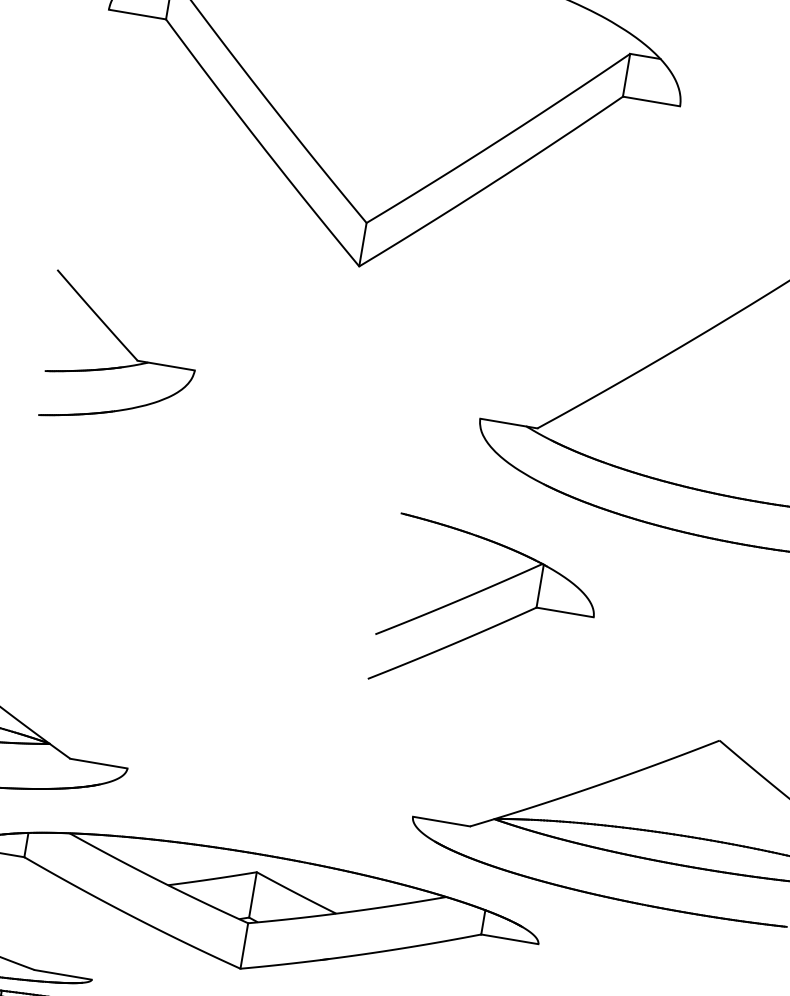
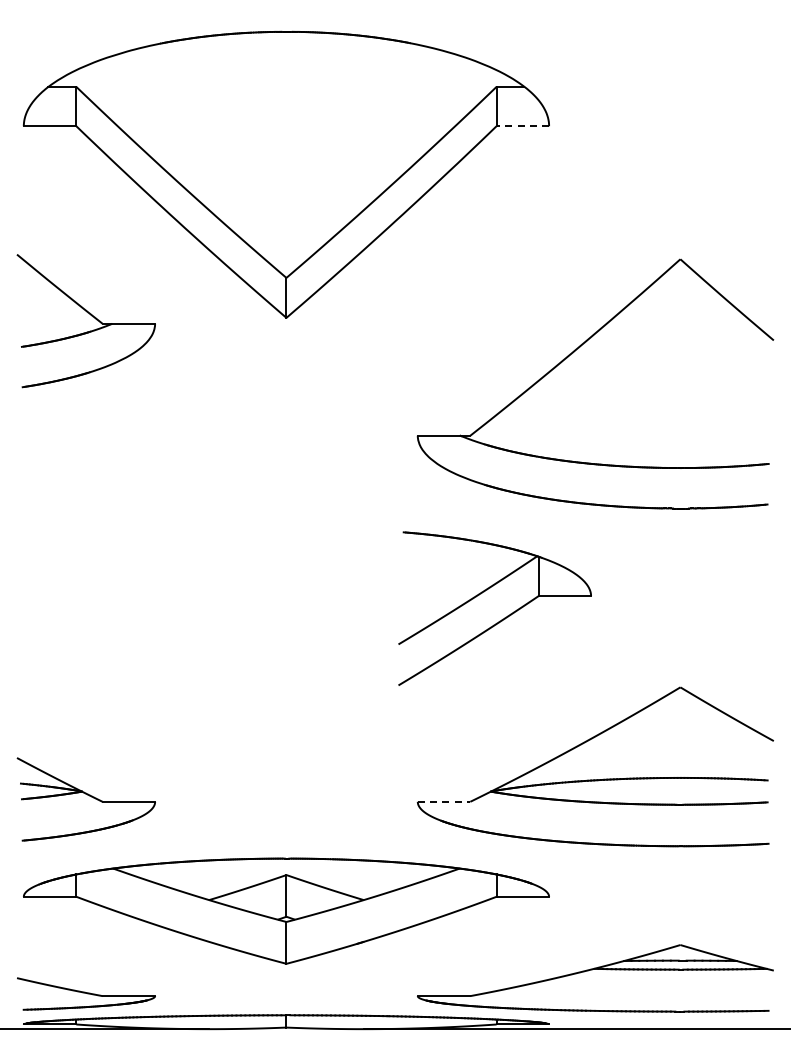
line: (651, 101) -> (522, 126), solid -> dashed
part: (126, 349) -> (90, 315), moved
part: (491, 626) -> (501, 619), moved
line: (442, 821) -> (444, 801), solid -> dashed

